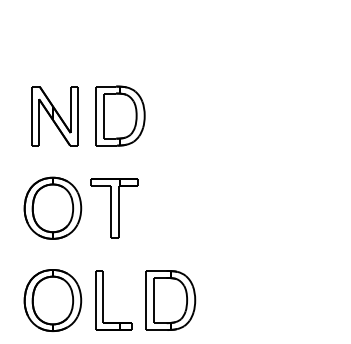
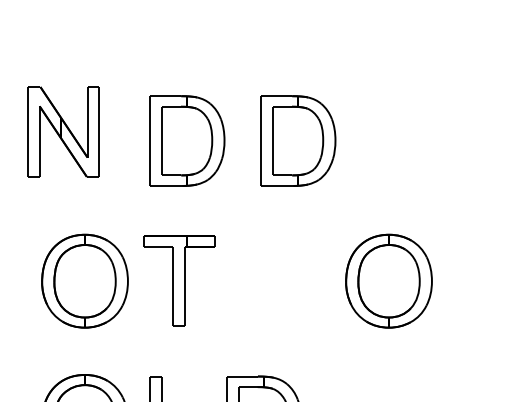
part: (193, 115) -> (298, 140), added
part: (54, 116) -> (63, 132), moved
part: (252, 207) -> (388, 279), added

